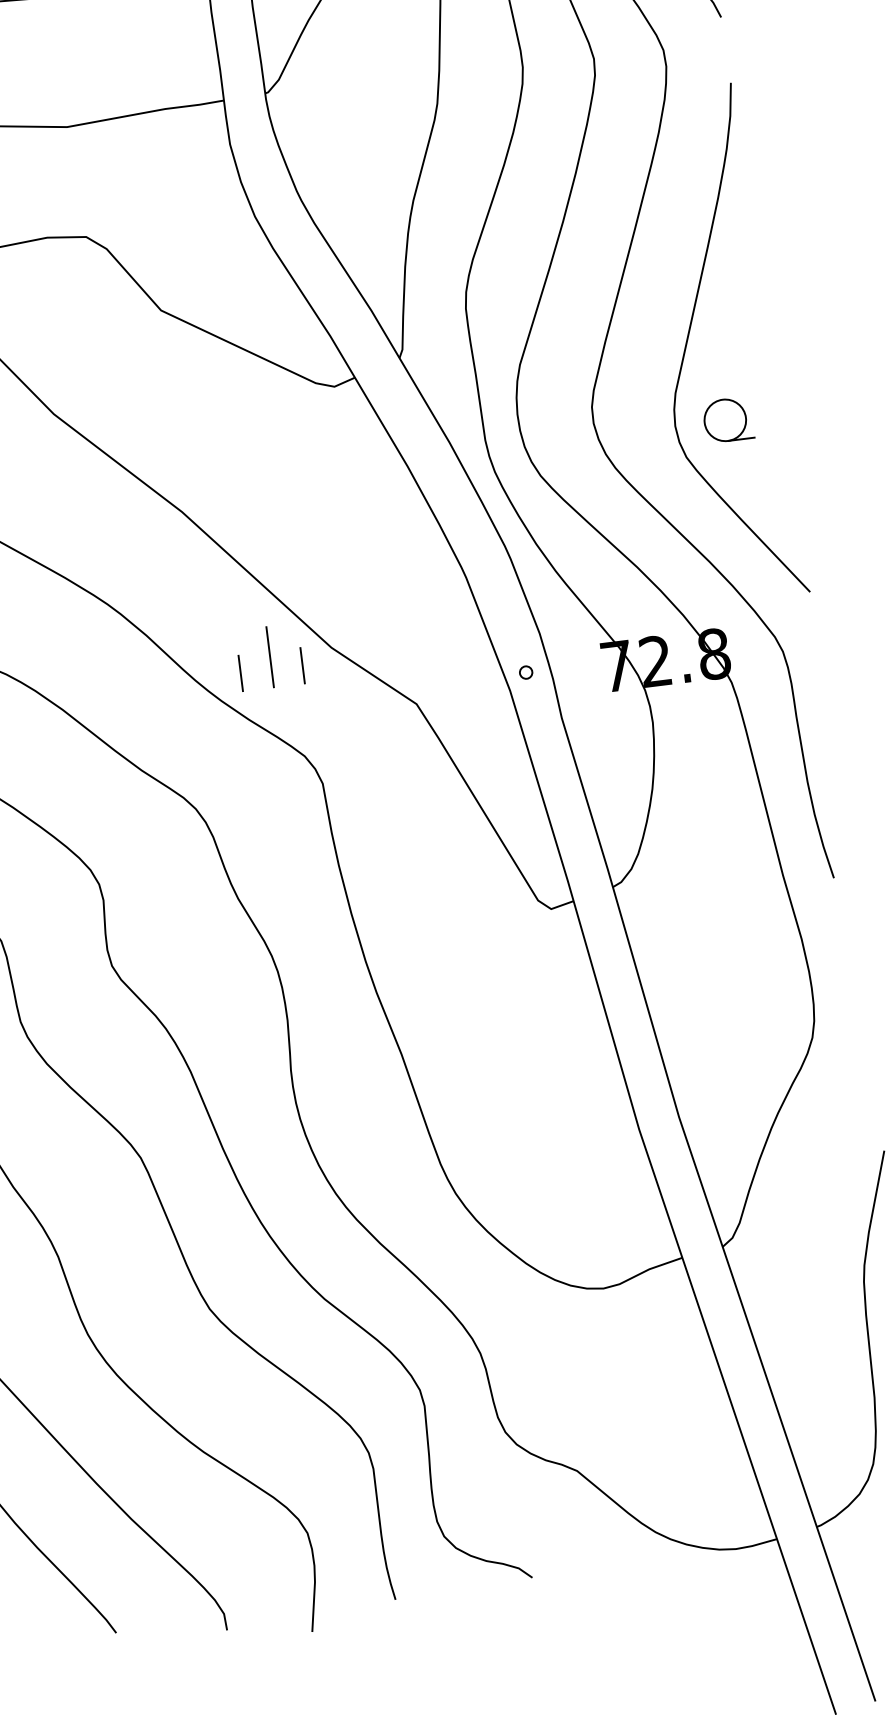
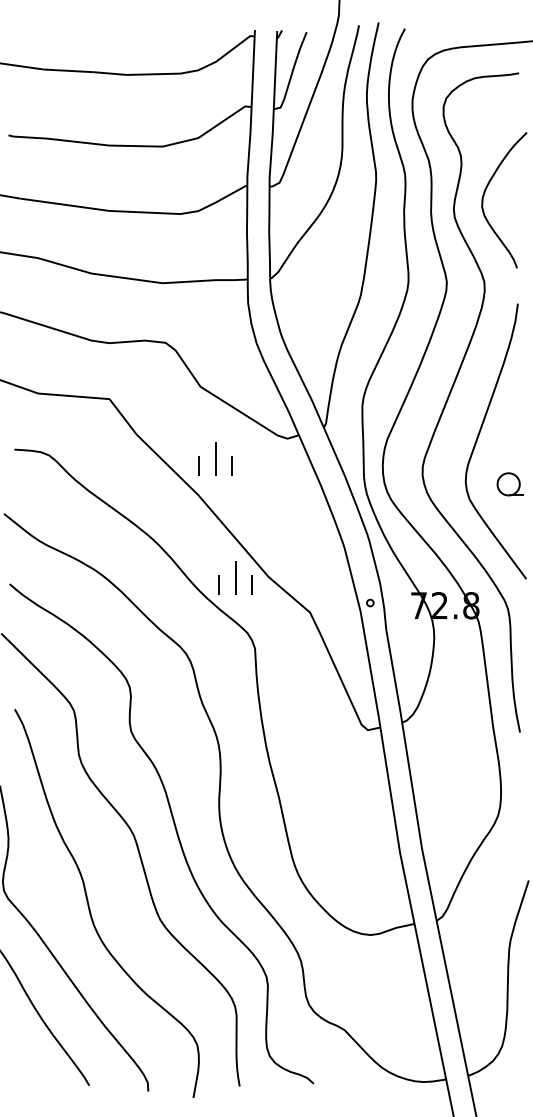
part: (726, 420) -> (509, 484), moved
part: (205, 440) -> (215, 458), added

